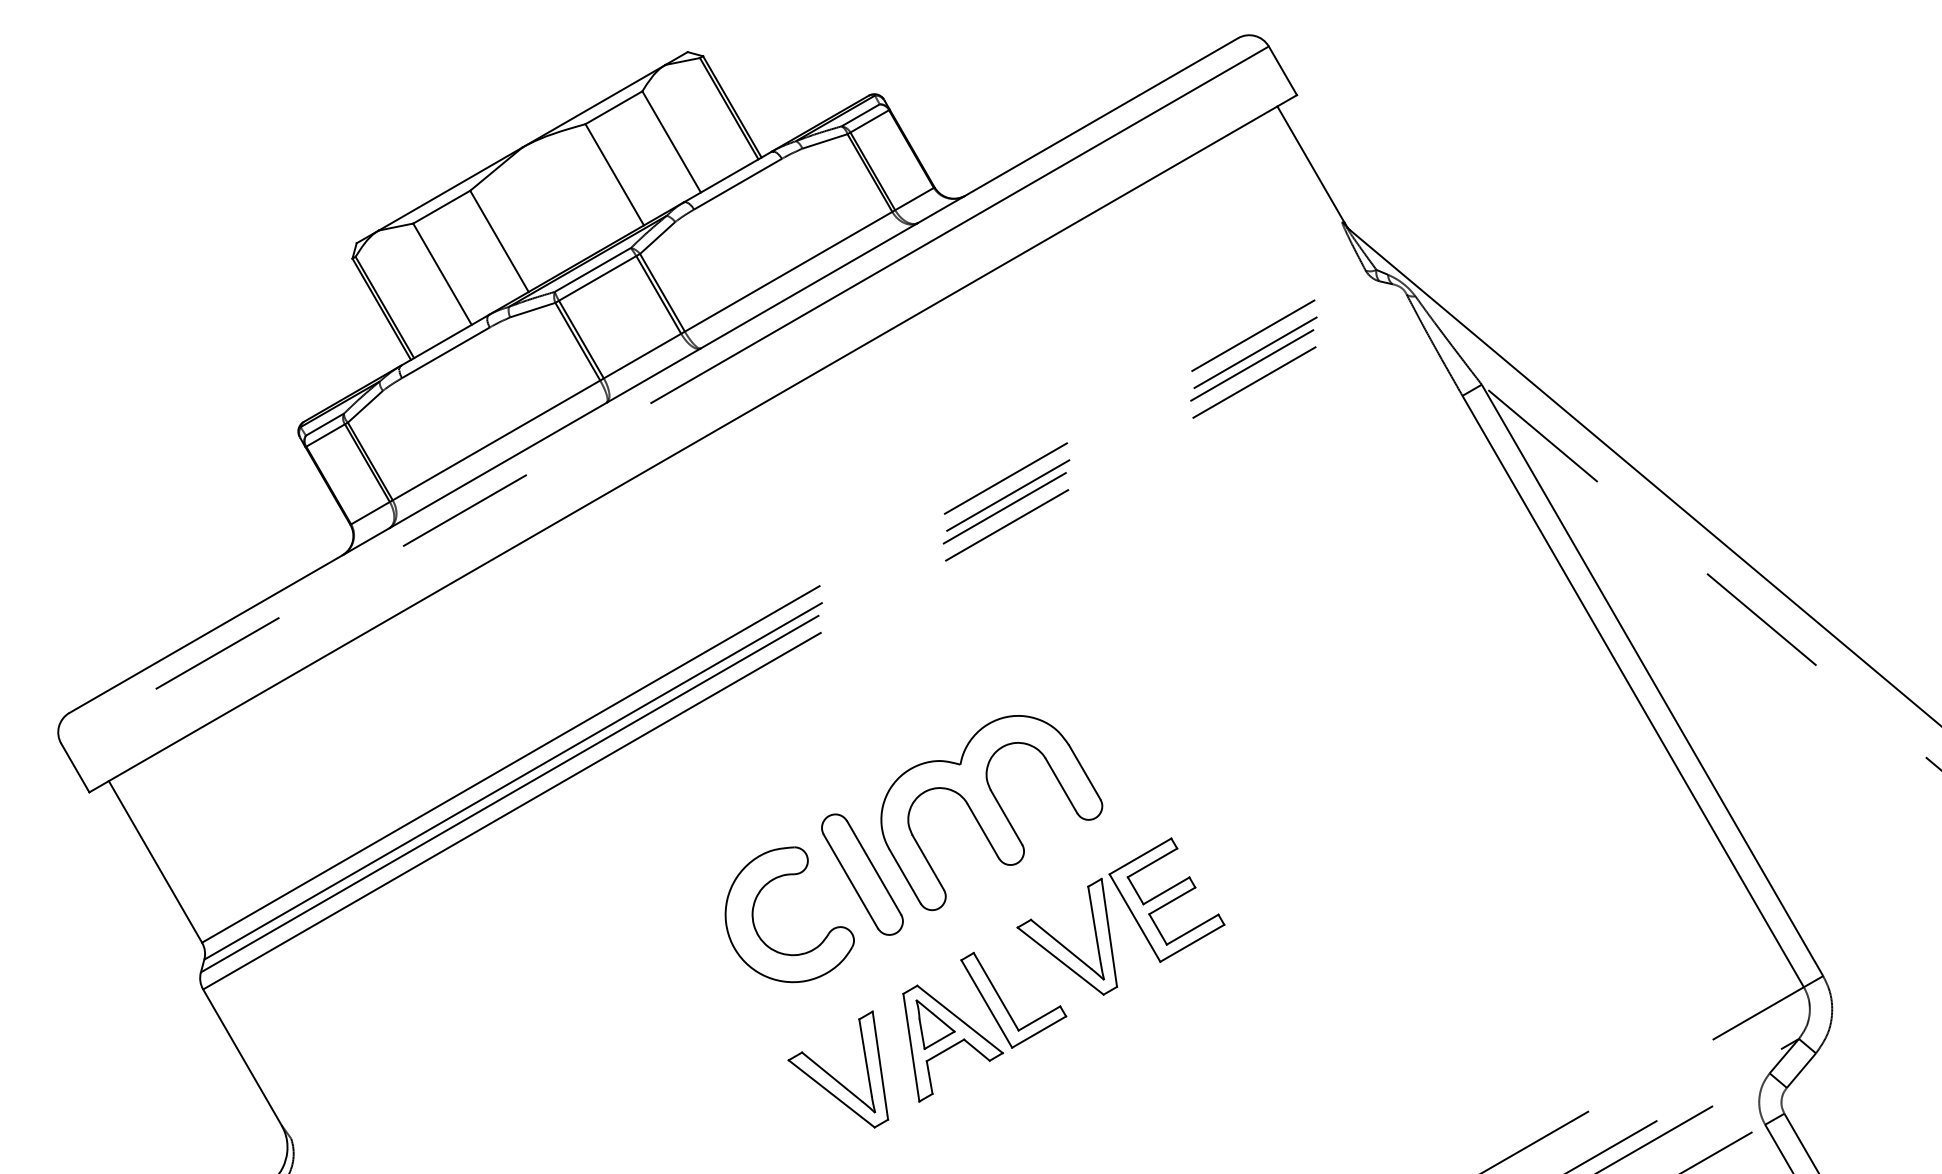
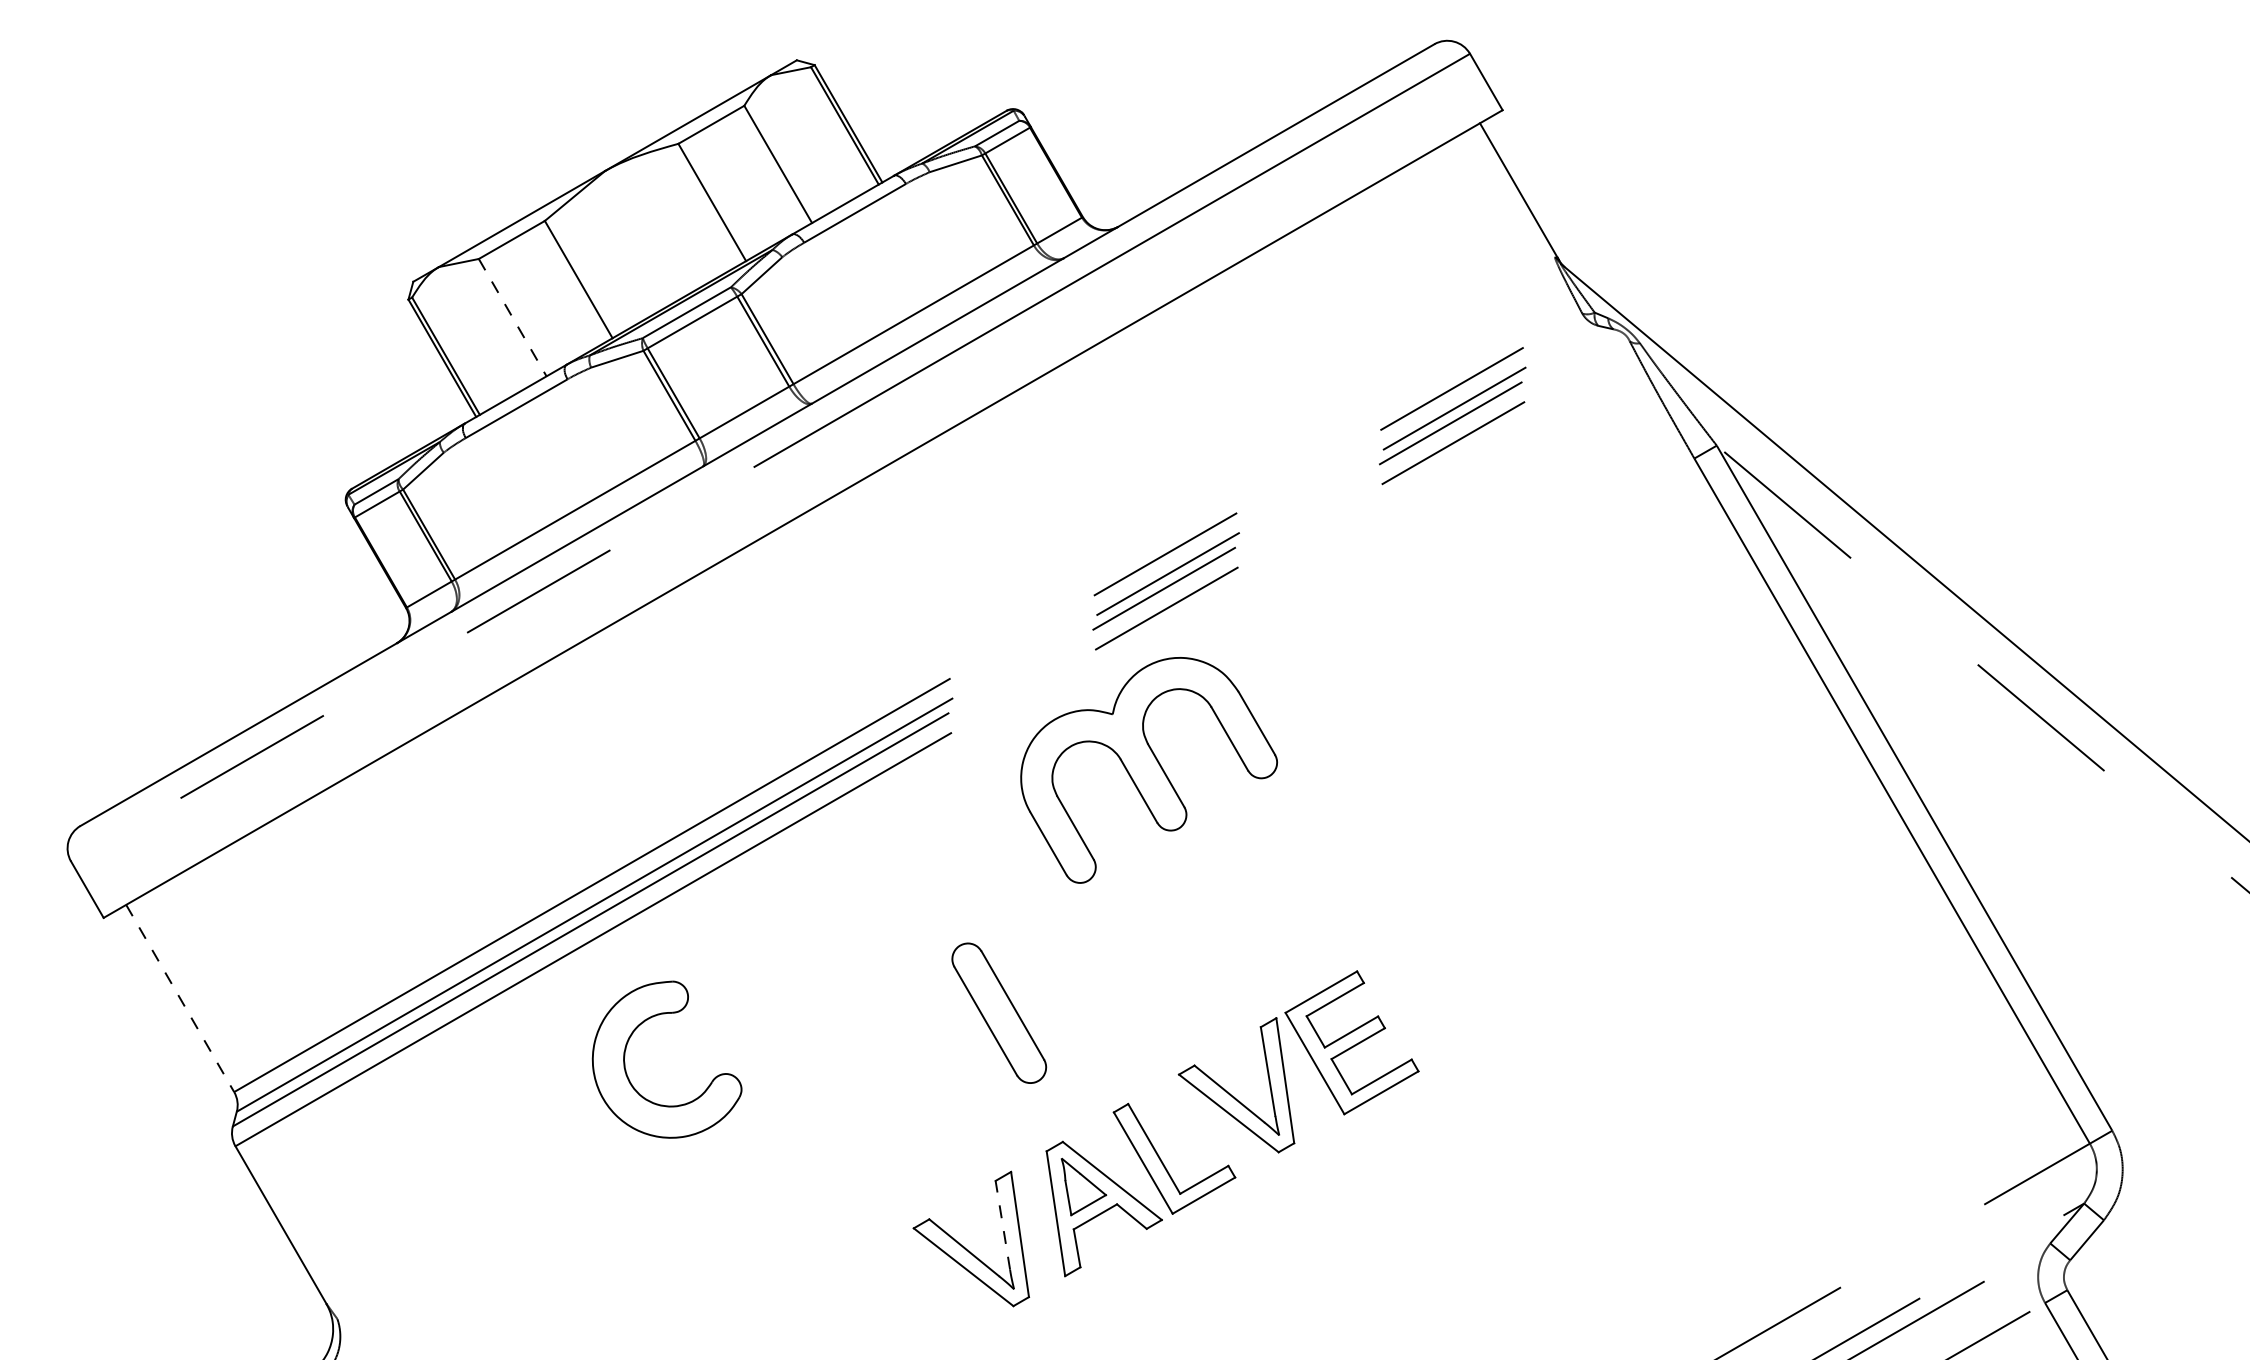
line: (442, 274) -> (512, 317), solid -> dashed
part: (991, 813) -> (1148, 770), moved
line: (155, 862) -> (180, 999), solid -> dashed
part: (754, 907) -> (626, 1051), moved
line: (865, 1057) -> (1002, 1225), solid -> dashed

